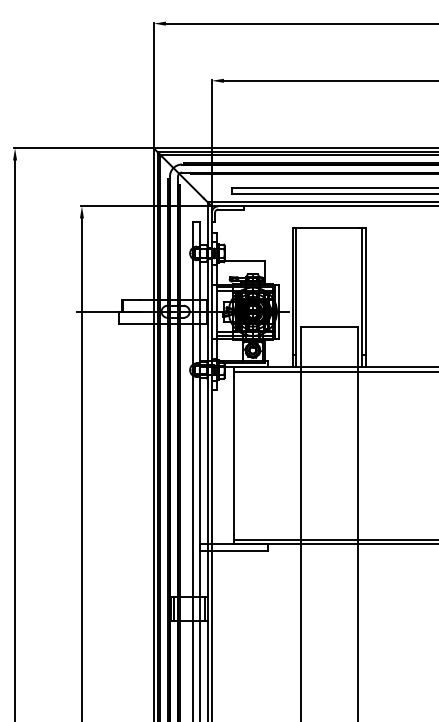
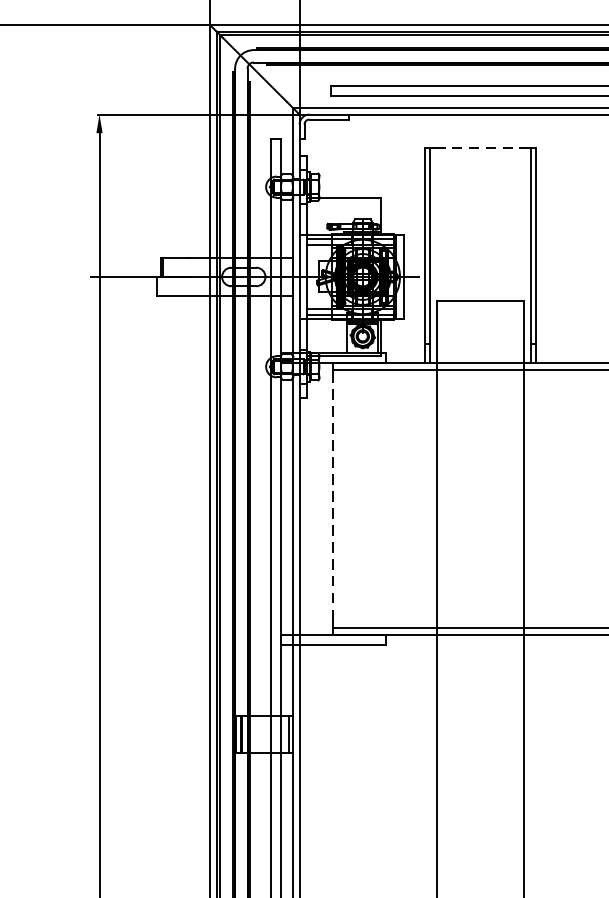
line: (329, 228) -> (480, 148), solid -> dashed
line: (233, 455) -> (332, 498), solid -> dashed

